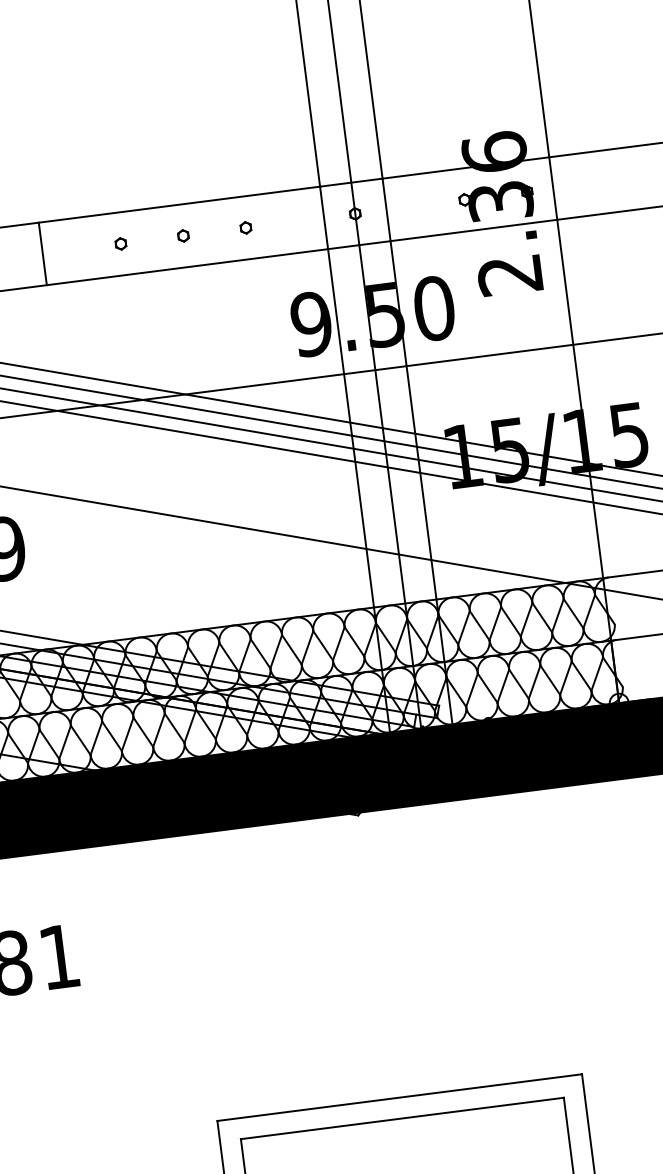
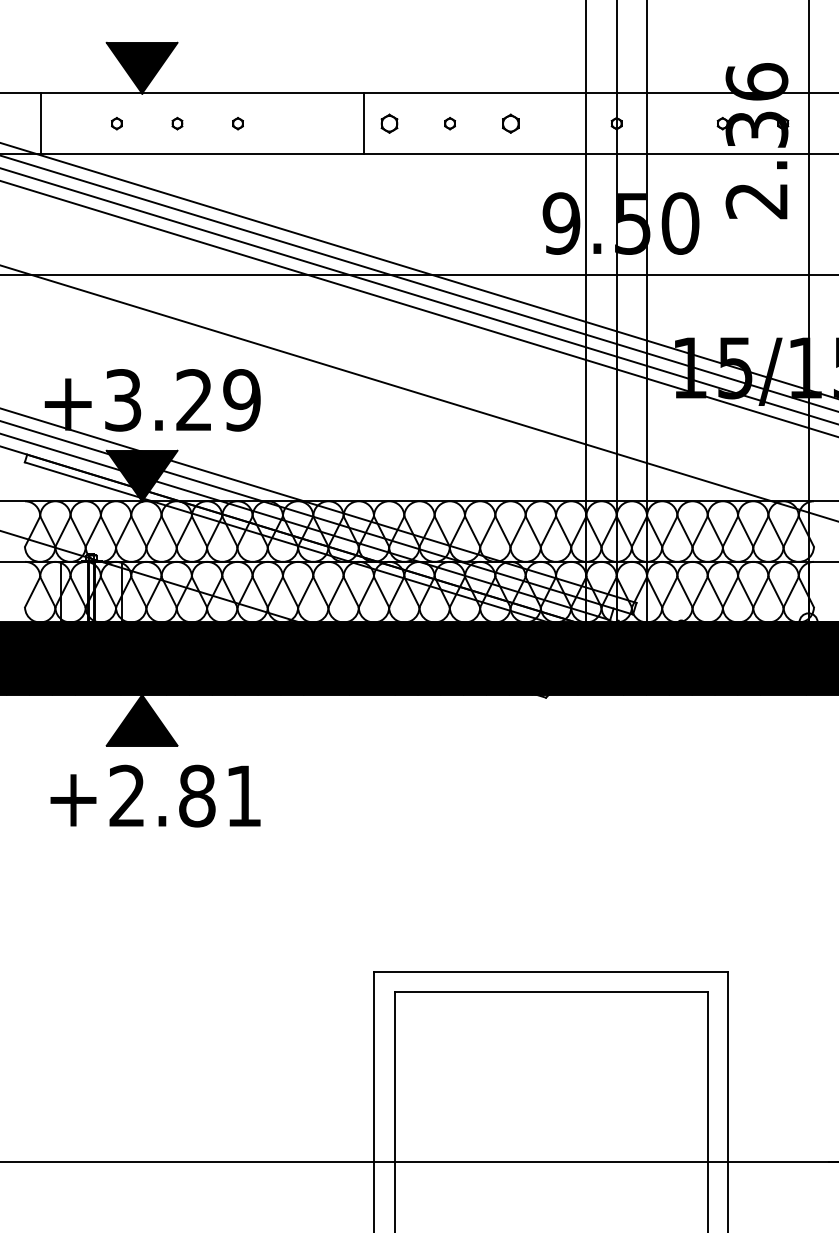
part: (245, 227) -> (510, 123), size x1.6
part: (120, 243) -> (389, 123), size x1.6
line: (42, 253) -> (363, 123), moved

